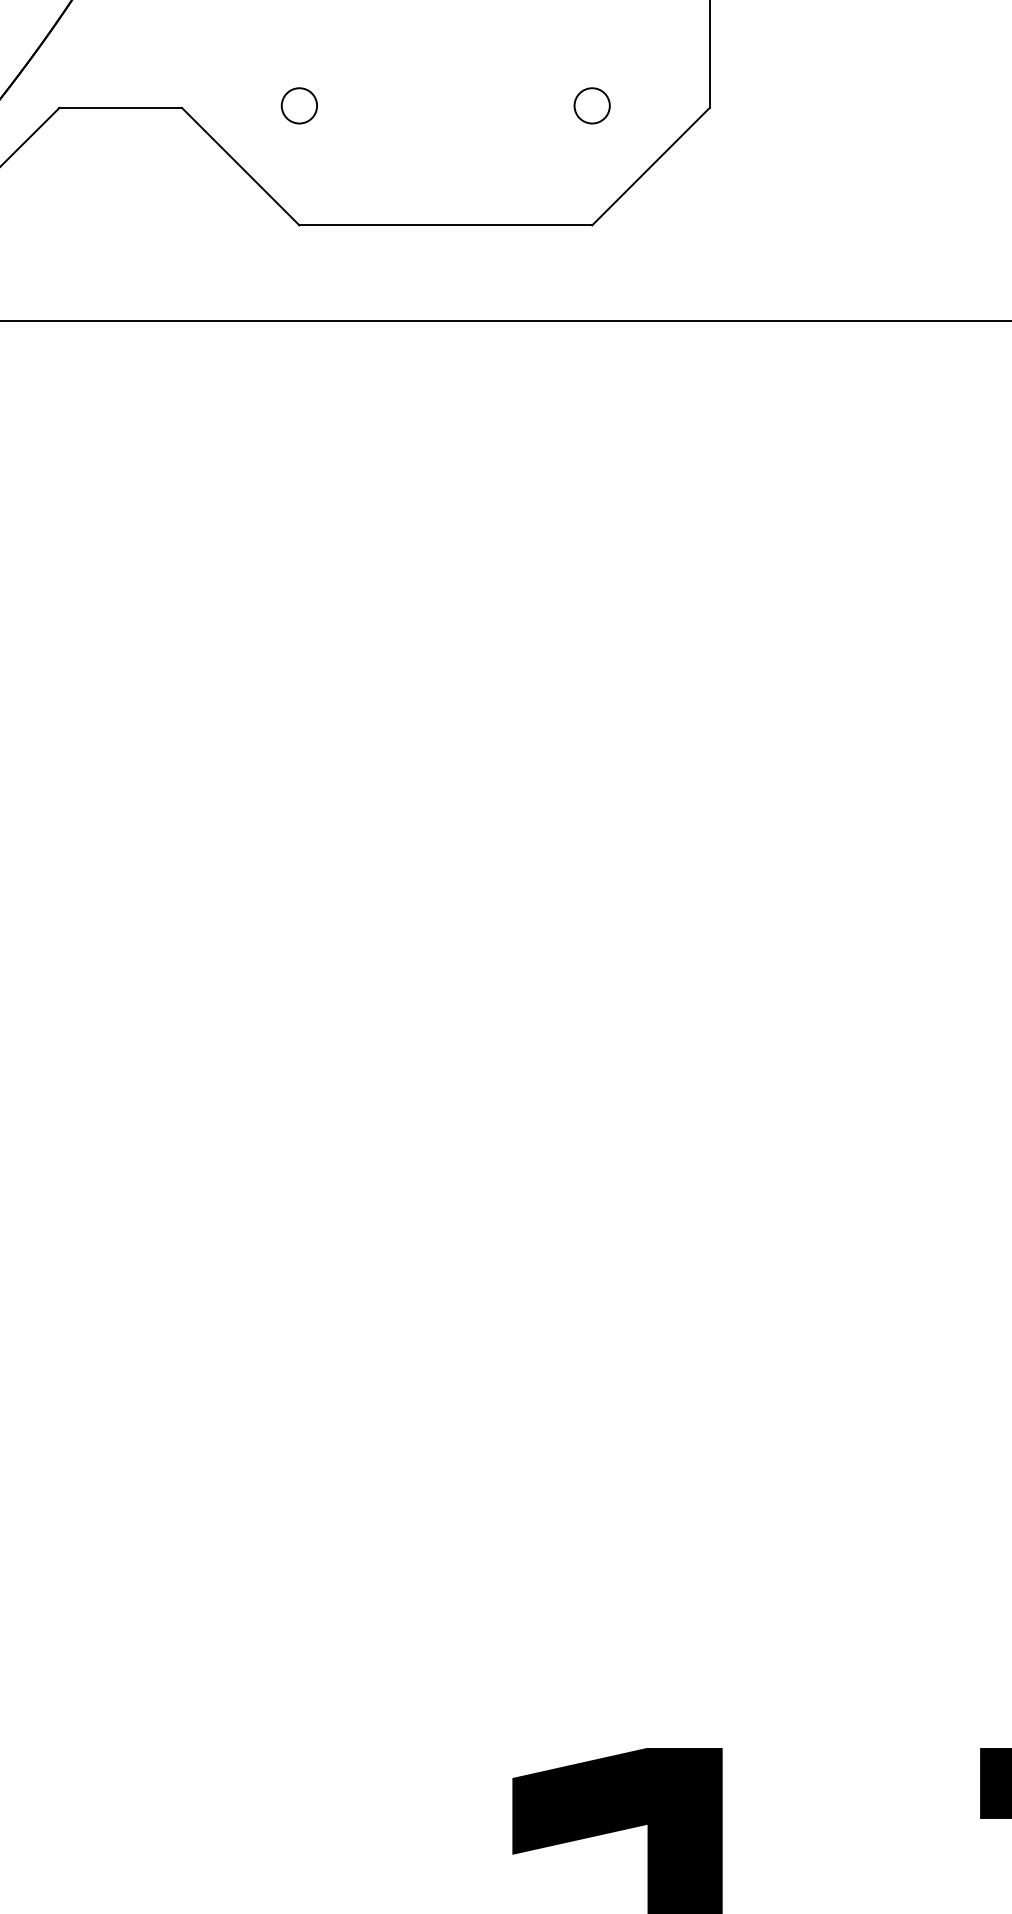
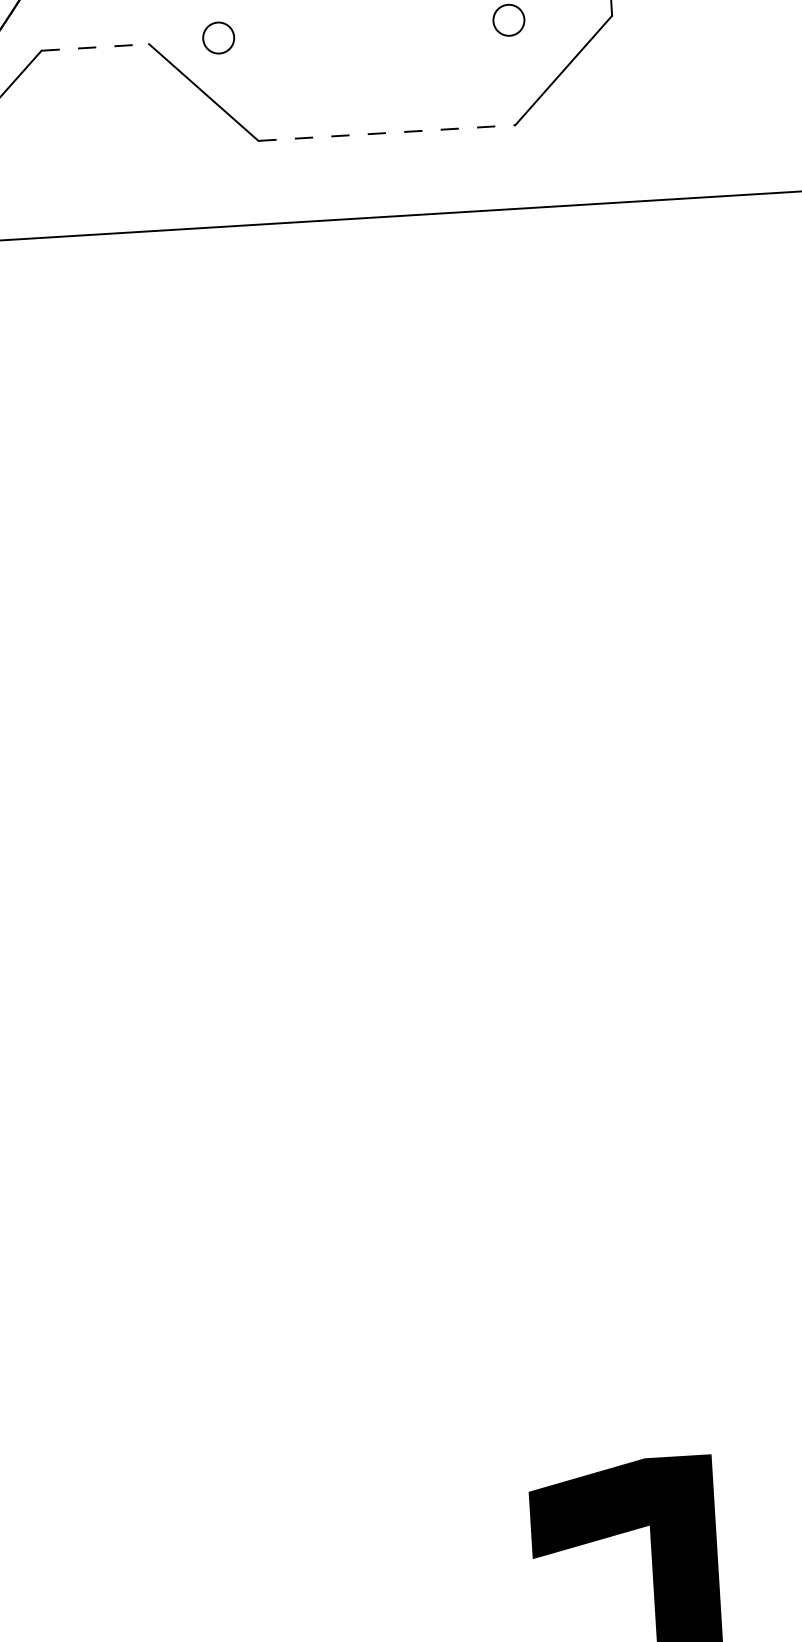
circle: (298, 105) -> (217, 37), moved
line: (121, 107) -> (95, 46), solid -> dashed
line: (446, 225) -> (387, 133), solid -> dashed

